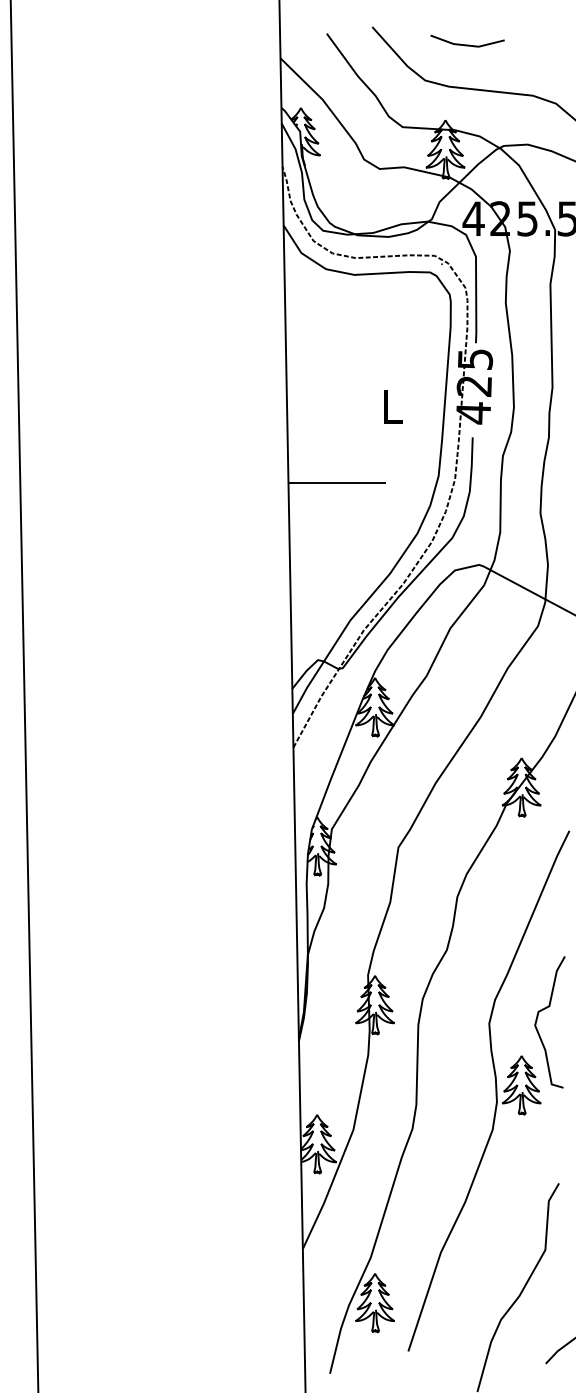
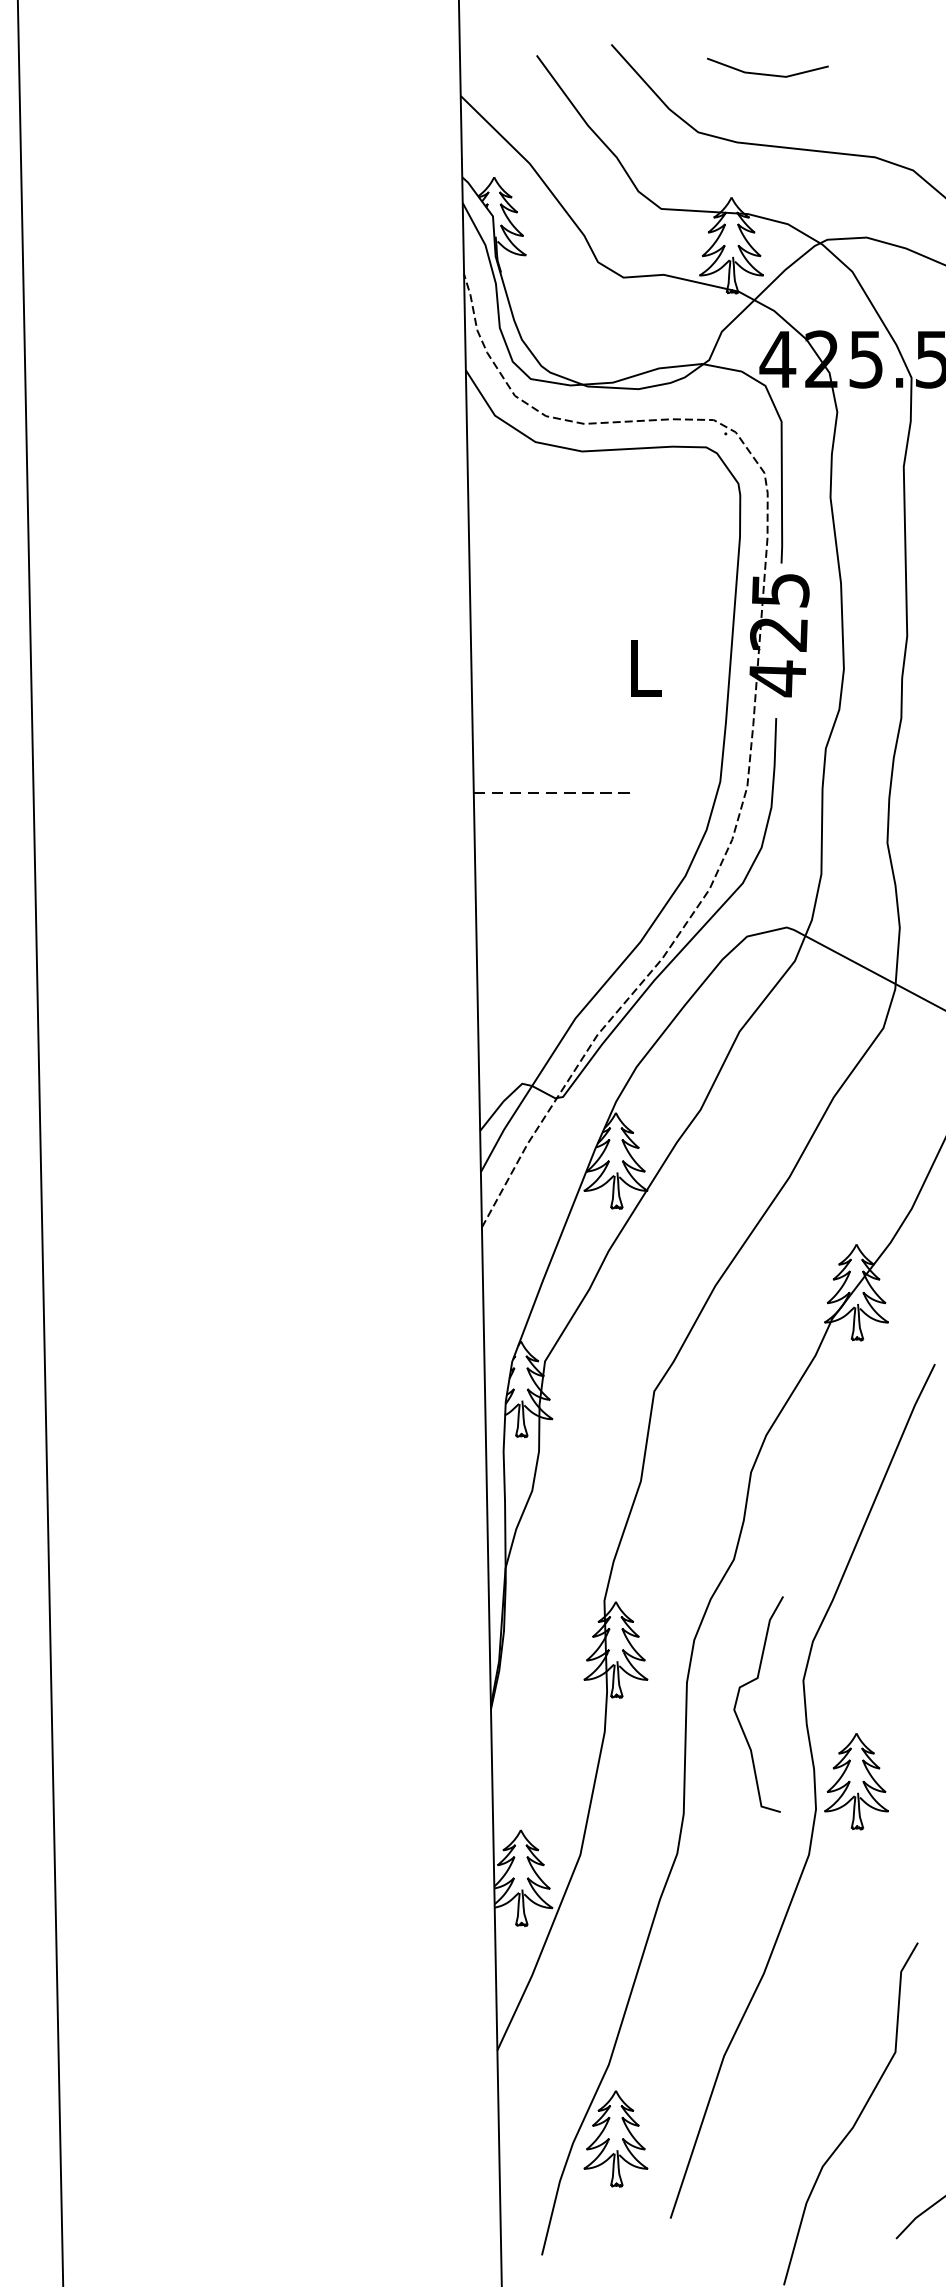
line: (337, 482) -> (554, 792), solid -> dashed
curve: (537, 1021) -> (738, 1703), moved

